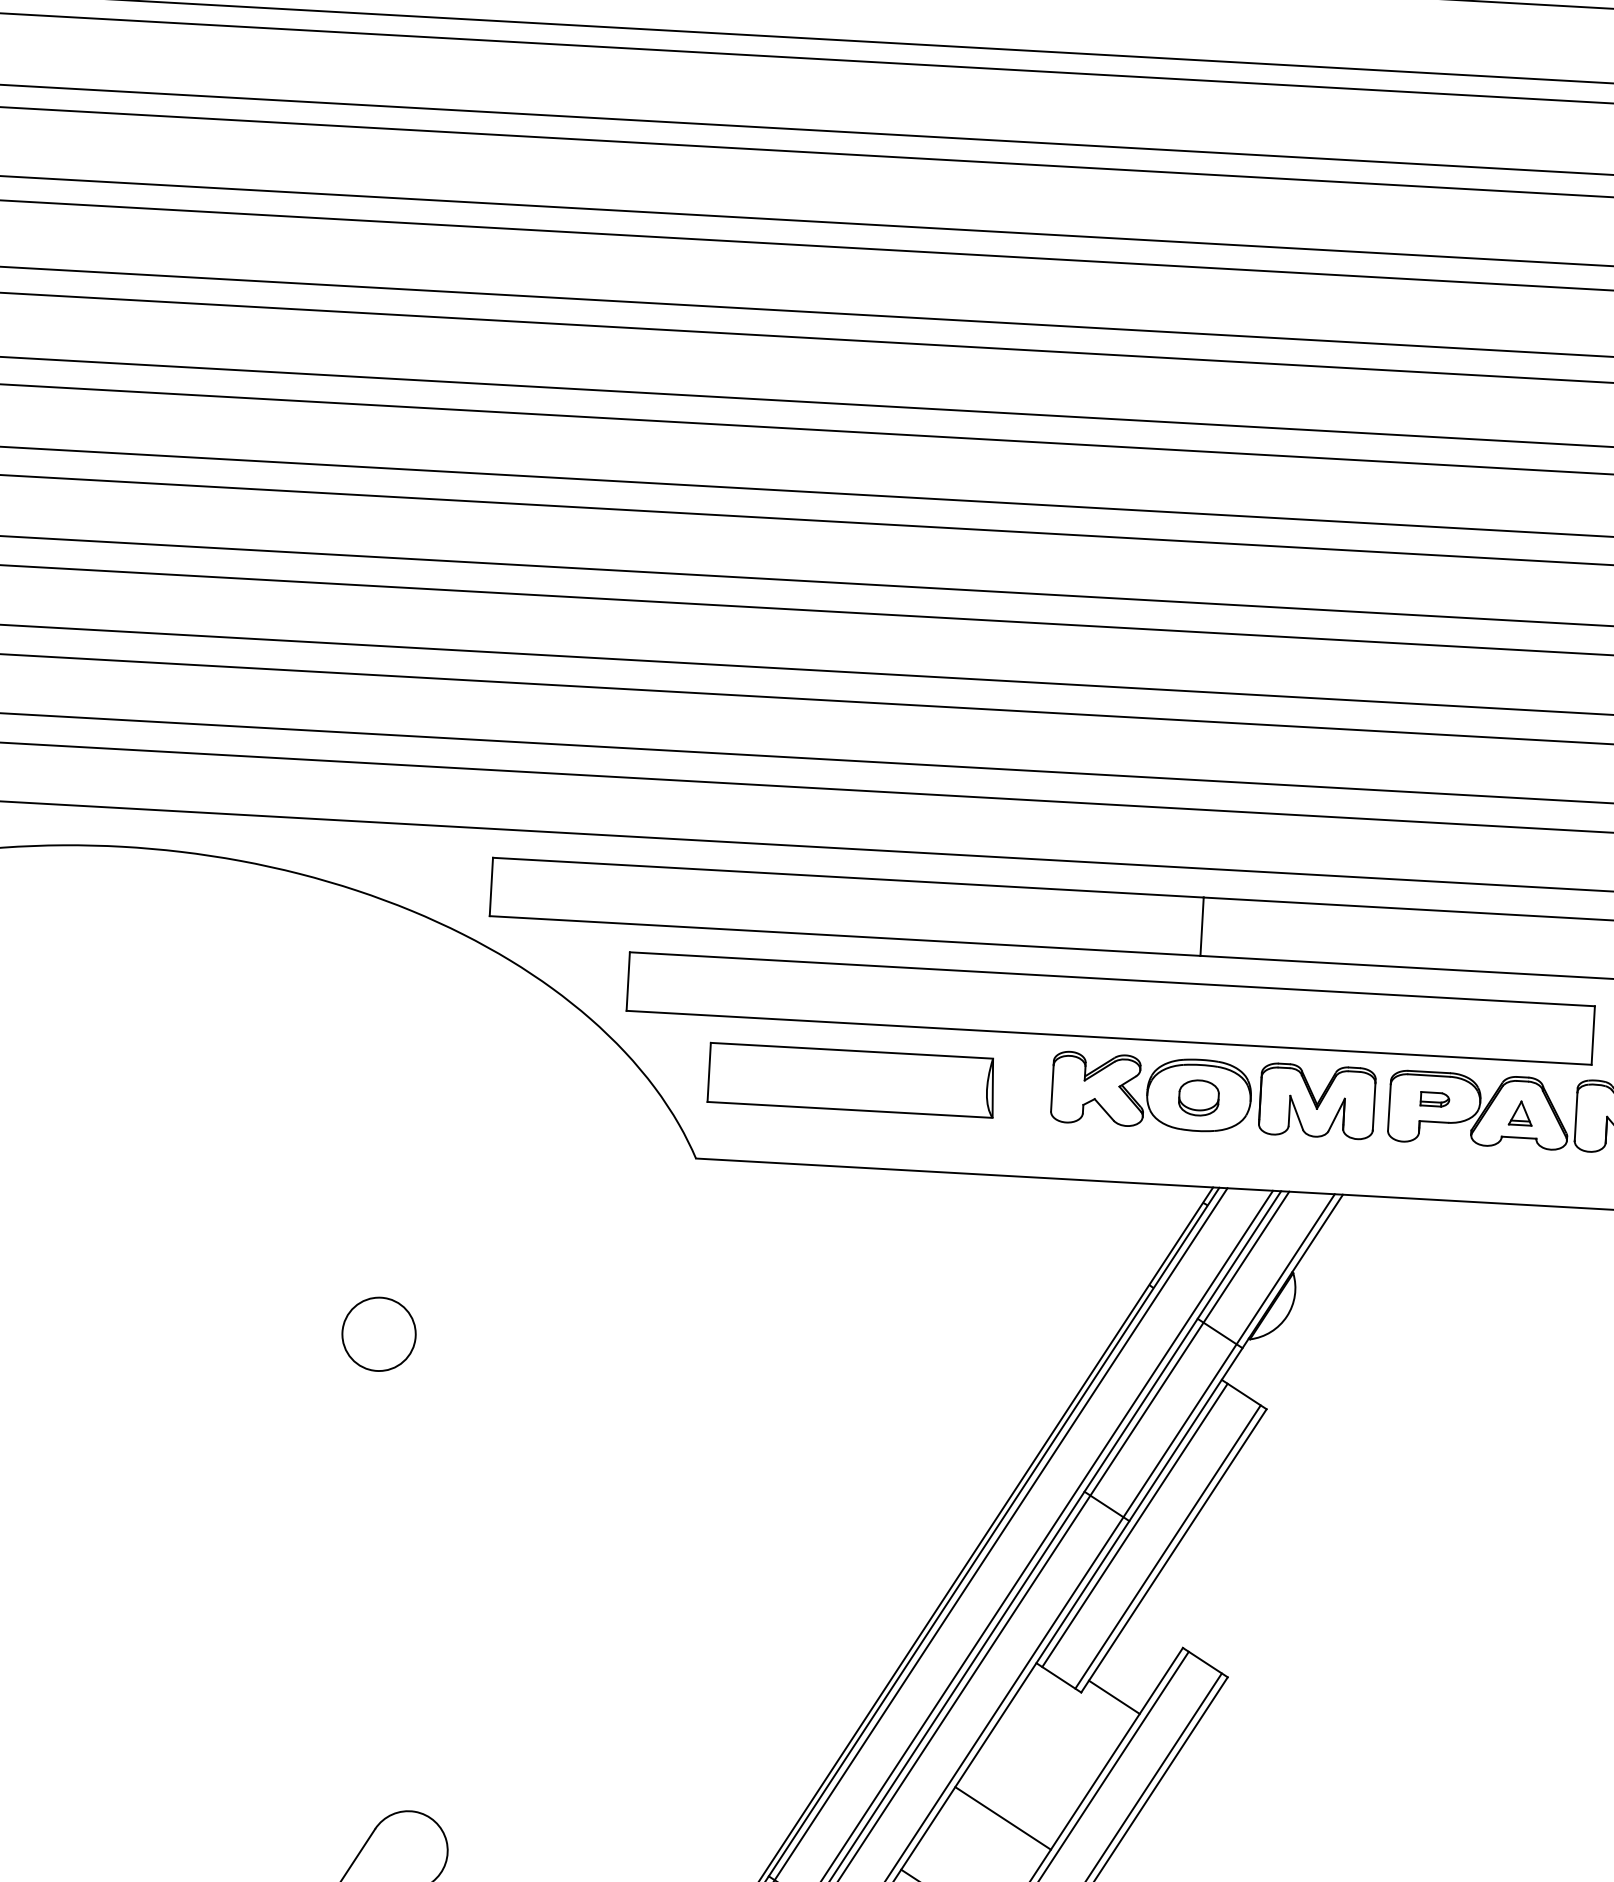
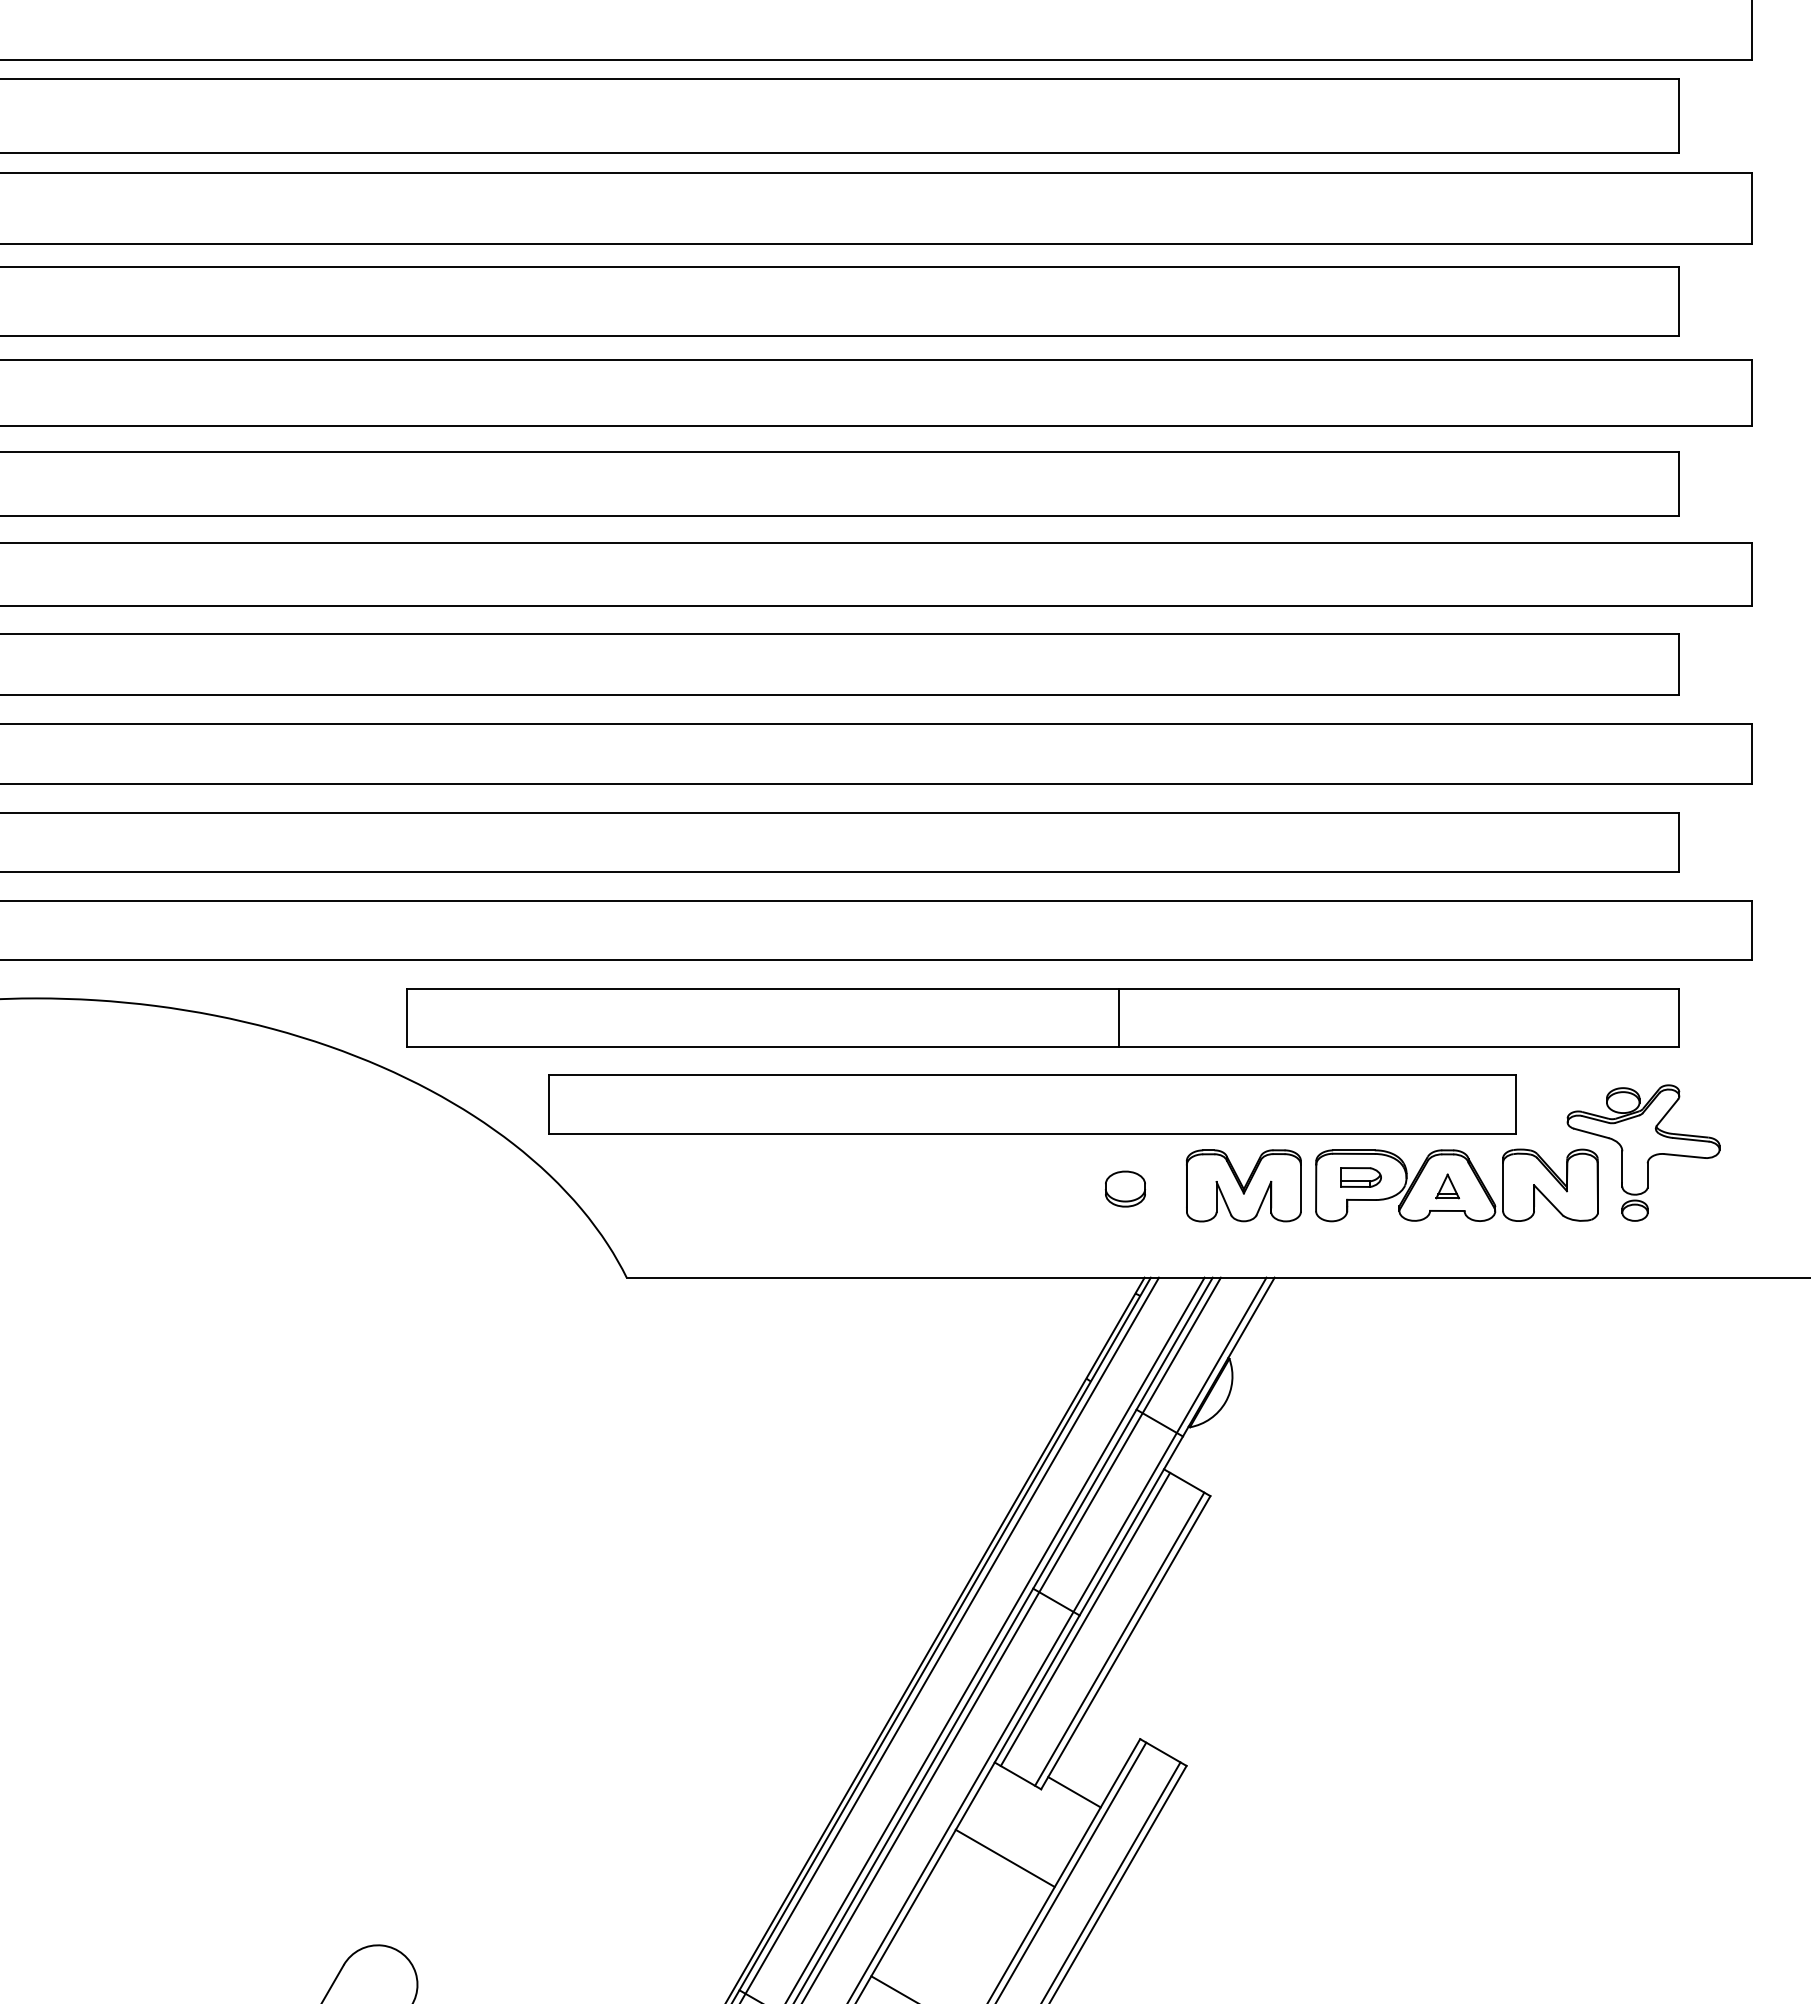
part: (851, 1079) -> (777, 1190), removed
part: (1151, 1092) -> (1077, 1186), removed
part: (1435, 1099) -> (1361, 1177), size x1.4
circle: (378, 1333) -> (319, 1470), removed
line: (1002, 1817) -> (1004, 1857), moved

